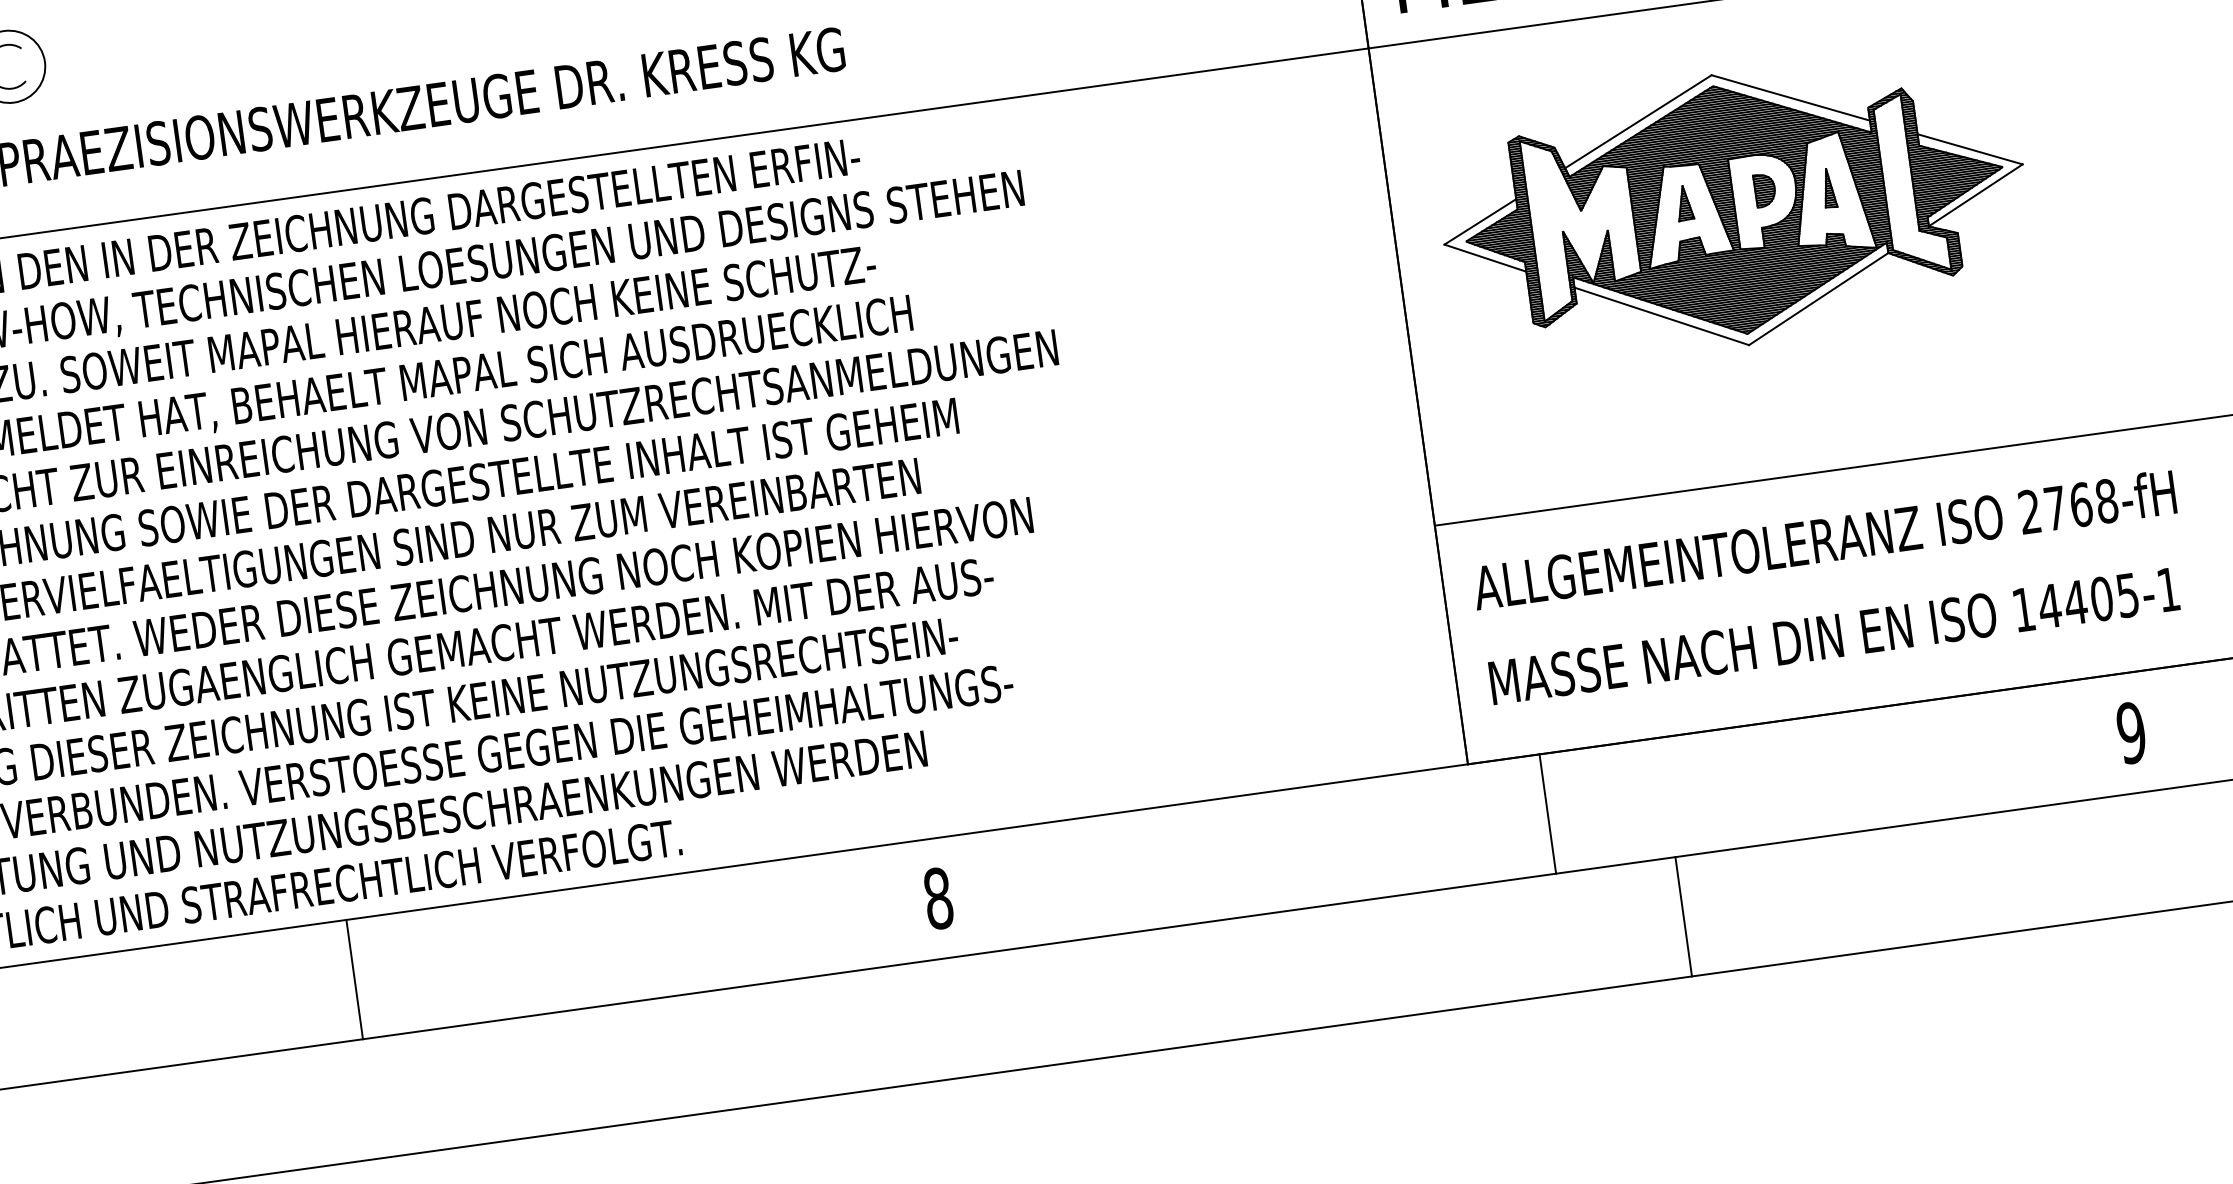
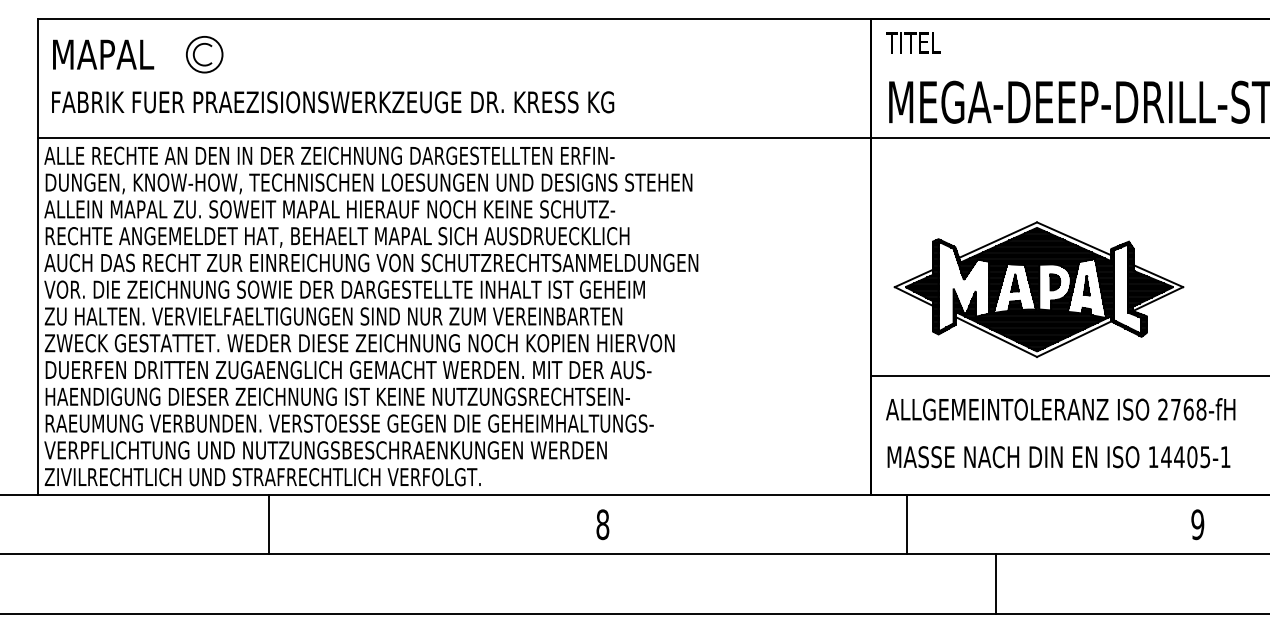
part: (1733, 209) -> (1038, 289), moved
line: (1684, 915) -> (996, 583), moved
line: (354, 979) -> (268, 524), moved

